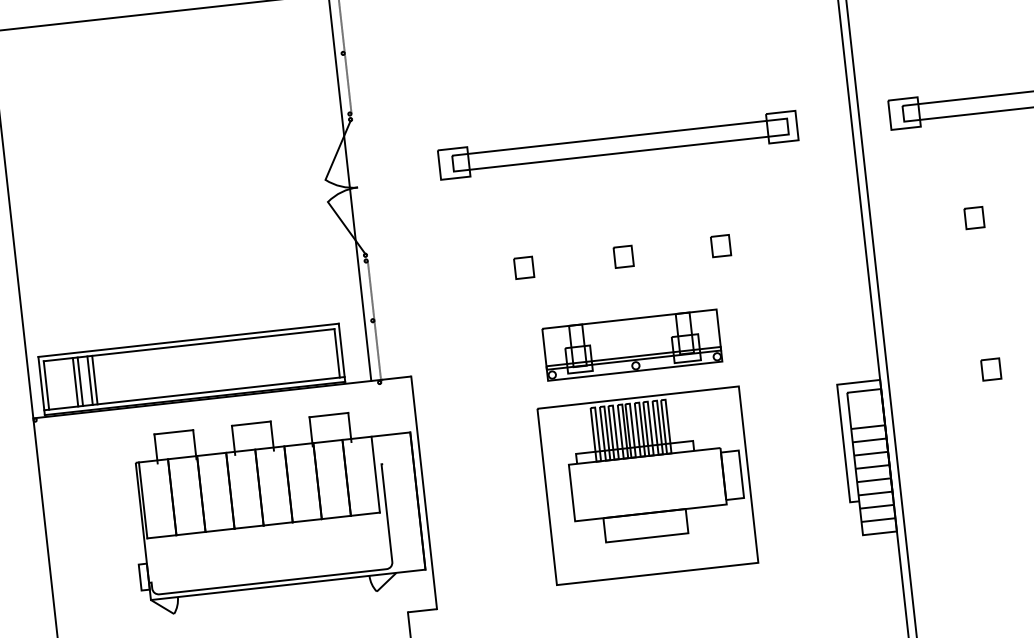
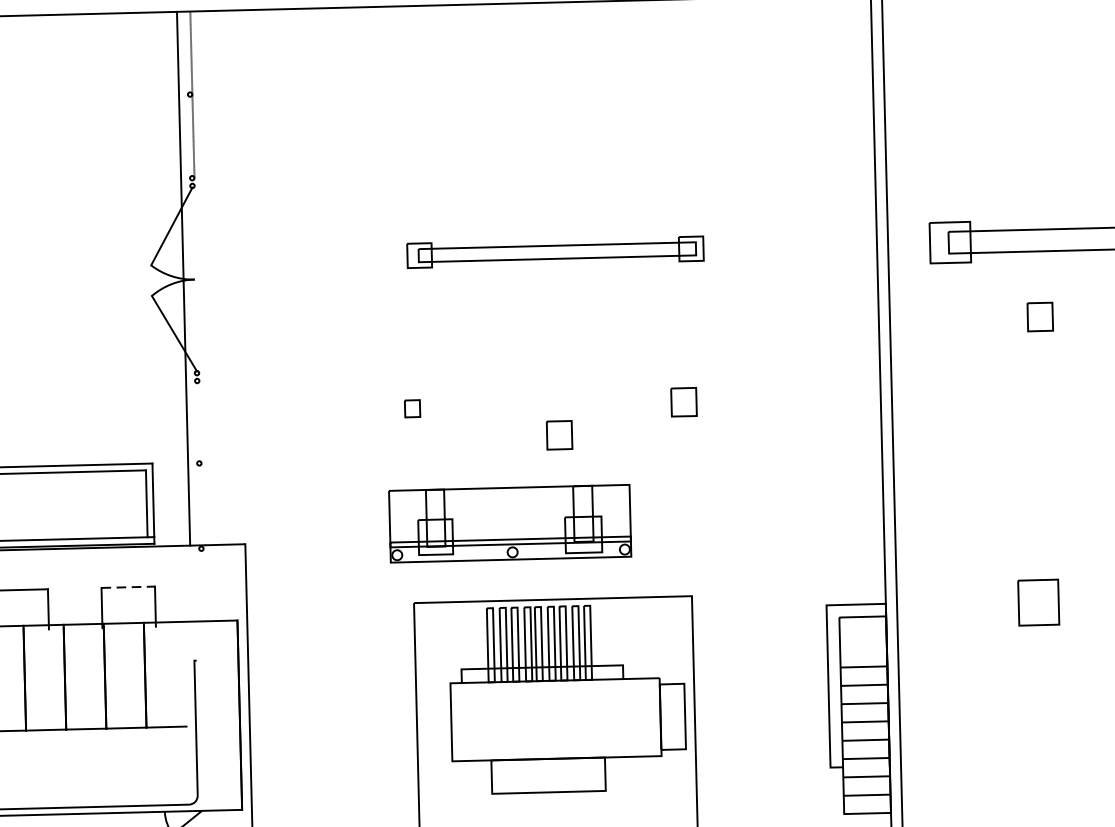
part: (618, 144) -> (555, 251), size x0.6
part: (974, 218) -> (1040, 317), moved
part: (623, 256) -> (559, 434), moved
part: (524, 267) -> (412, 408), size x0.6
line: (374, 321) -> (201, 464), removed
part: (632, 344) -> (510, 522), moved
part: (991, 369) -> (1039, 602), size x1.6
line: (329, 415) -> (128, 587), solid -> dashed
line: (375, 474) -> (184, 673), removed

